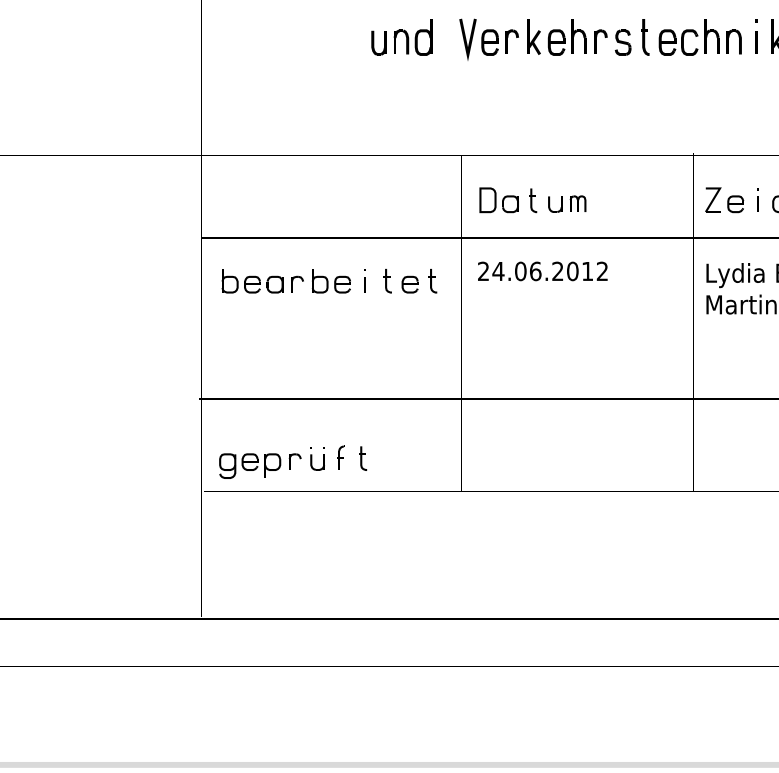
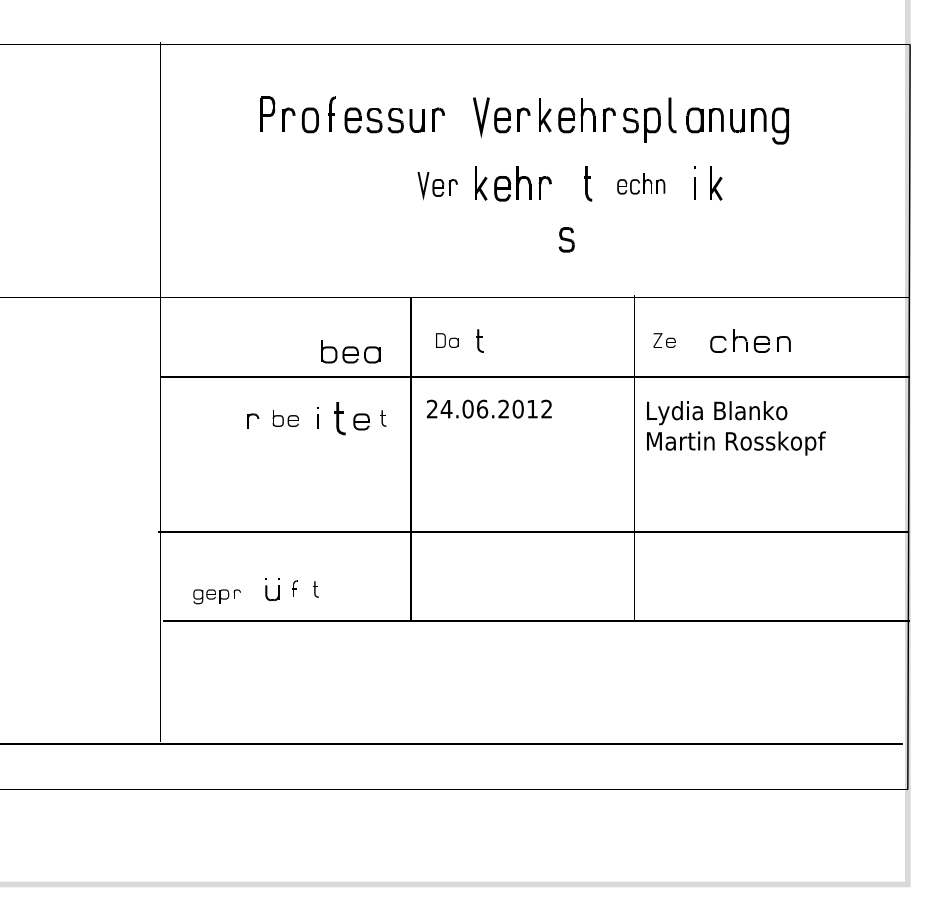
part: (401, 37) -> (353, 183), removed
part: (700, 37) -> (641, 183), size x0.6
part: (489, 39) -> (437, 185), size x0.7
part: (622, 42) -> (566, 239), moved
part: (499, 200) -> (447, 340), size x0.6
part: (724, 200) -> (664, 340), size x0.6
line: (757, 200) -> (696, 340), removed
part: (566, 204) -> (512, 344), removed
part: (252, 281) -> (350, 351), moved
part: (331, 281) -> (285, 418), size x0.7
part: (387, 281) -> (339, 418), size x1.4
part: (432, 281) -> (383, 418), size x0.7
part: (340, 457) -> (294, 588), size x0.7
part: (362, 458) -> (315, 589), size x0.7
part: (259, 465) -> (216, 596), size x0.6

